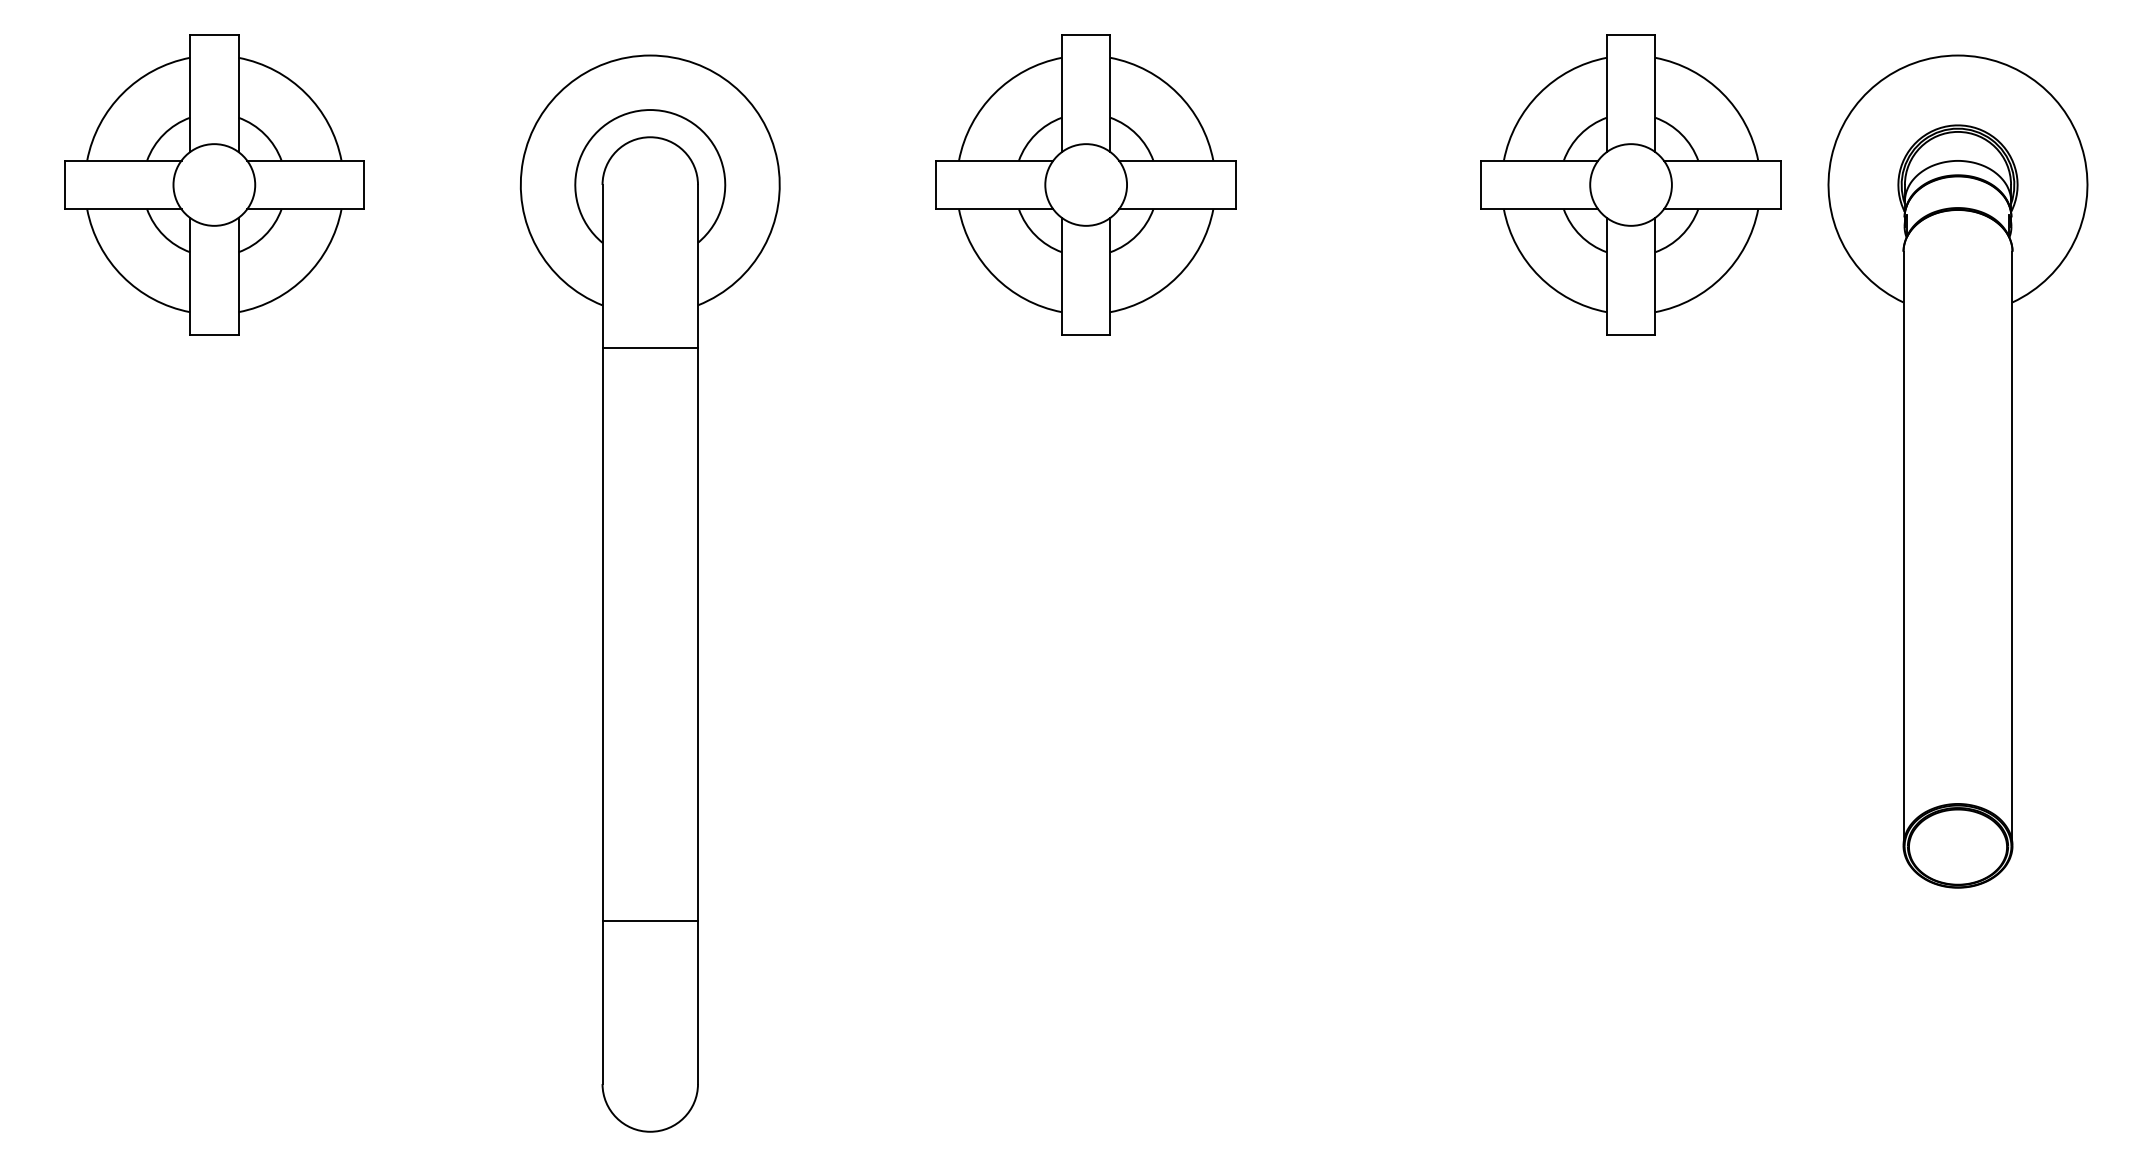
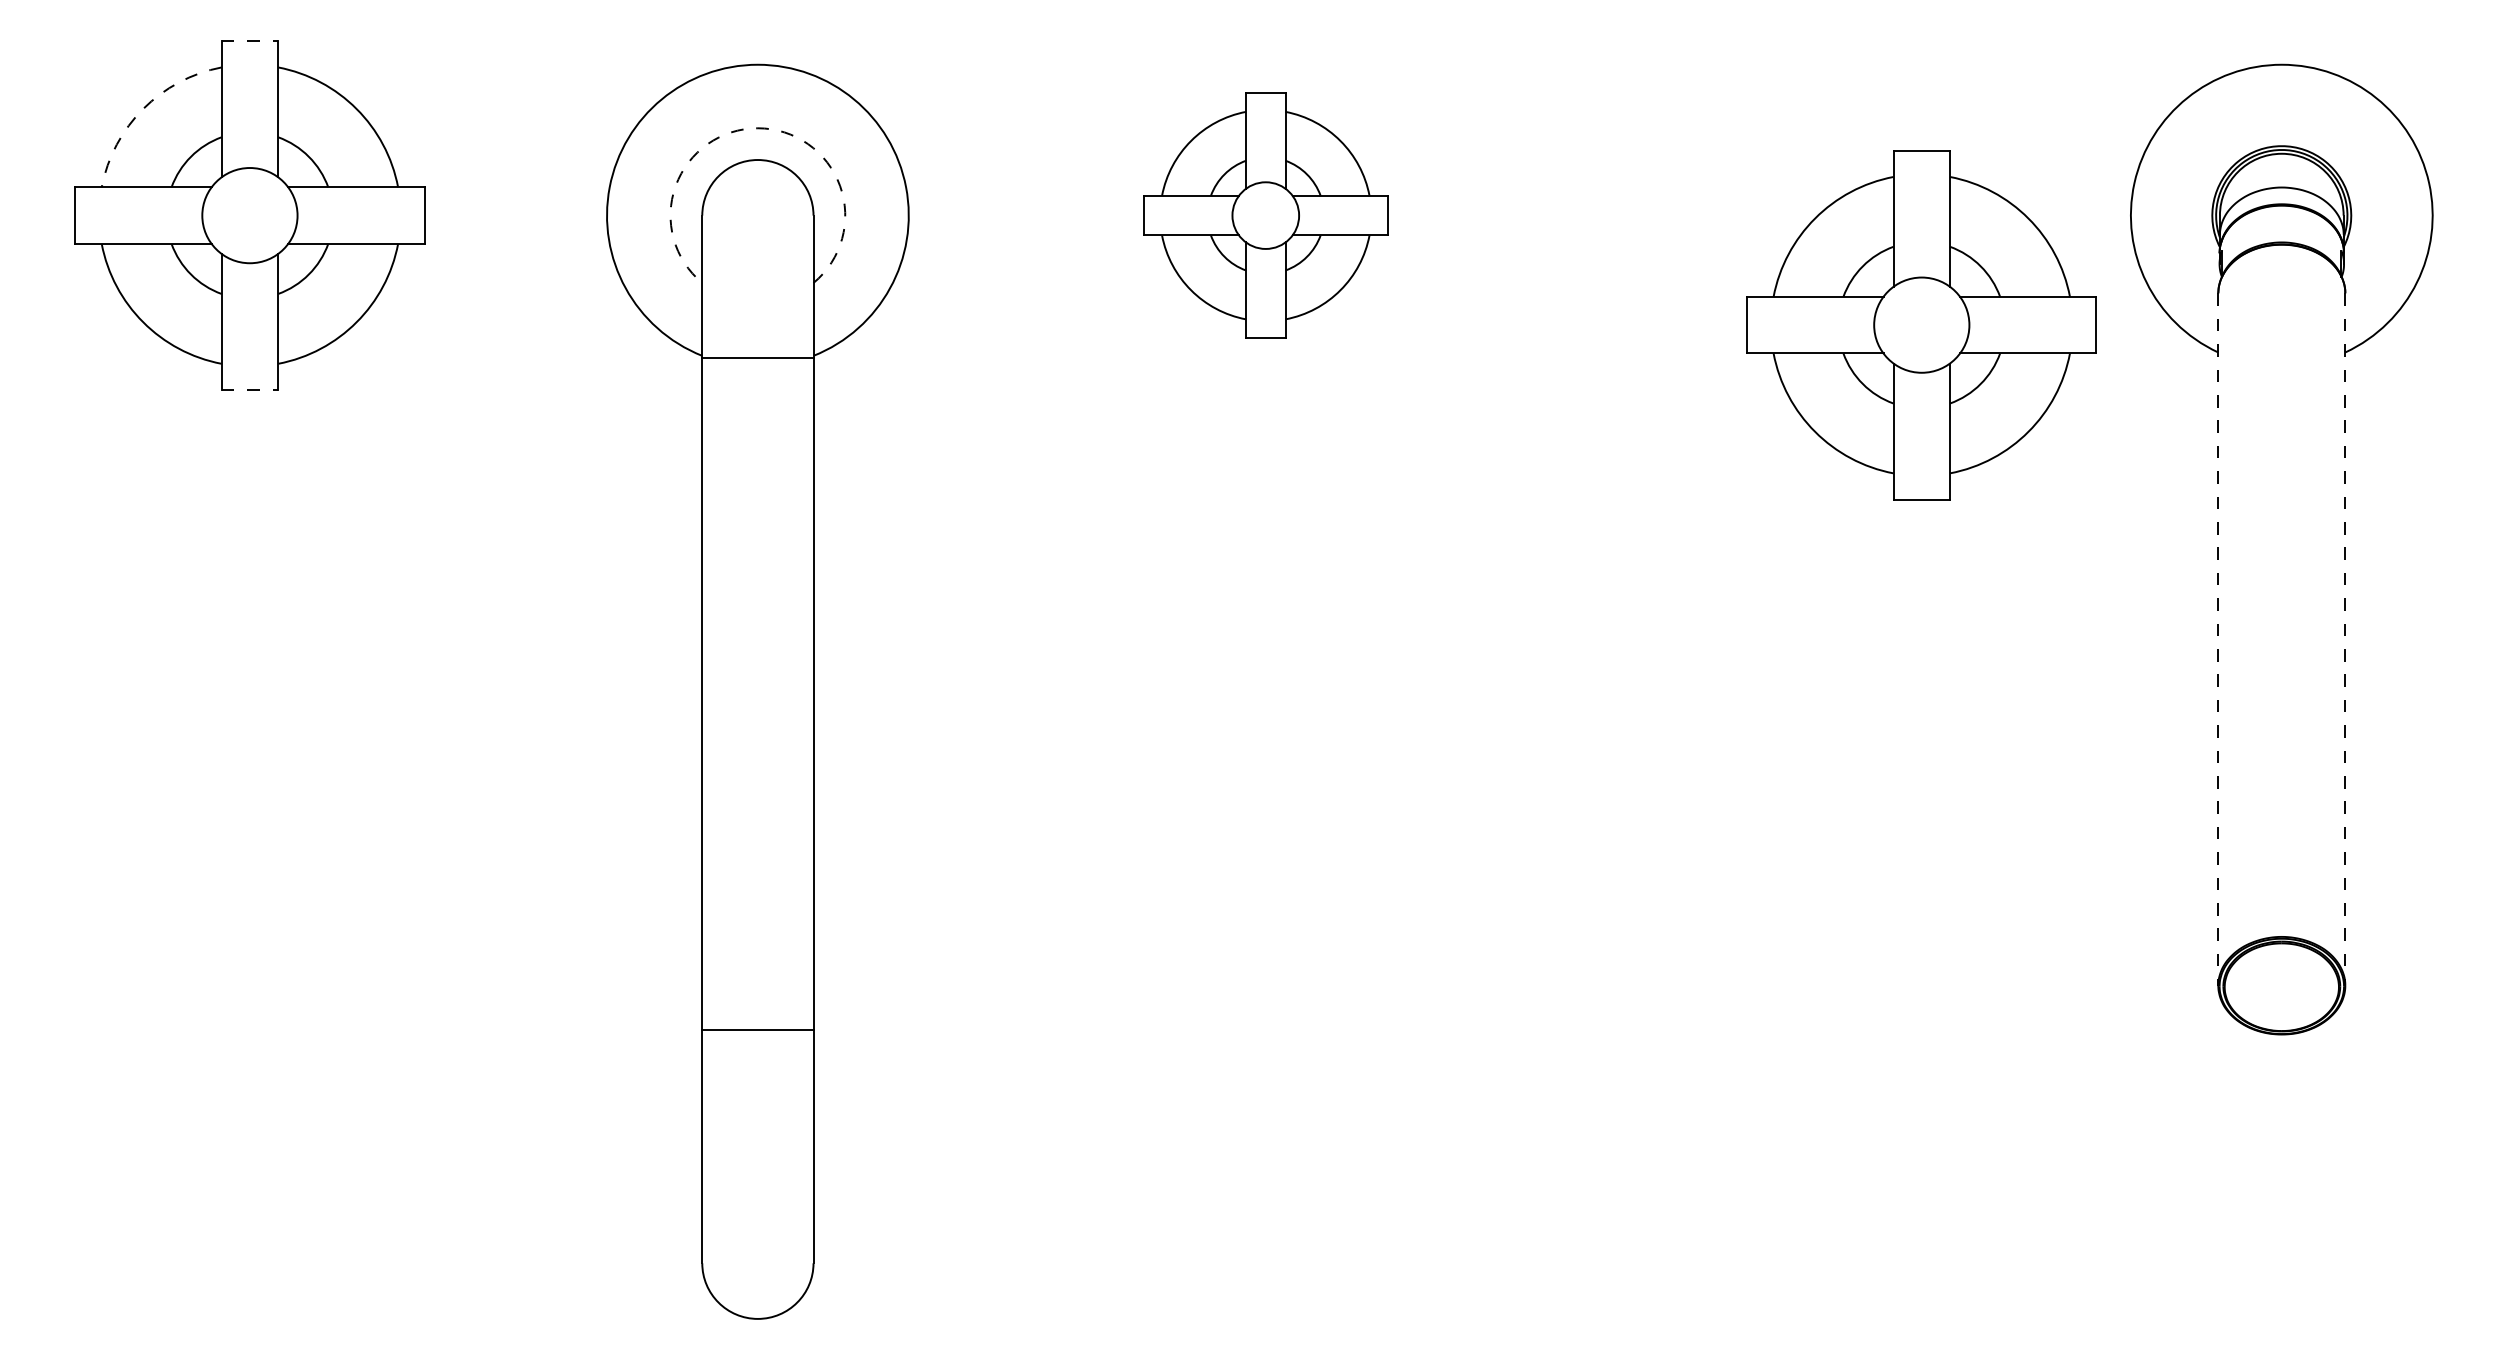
line: (214, 35) -> (250, 41), solid -> dashed
arc: (122, 93) -> (142, 109), solid -> dashed
arc: (650, 110) -> (758, 128), solid -> dashed
part: (1085, 184) -> (1265, 215), size x0.7
part: (1630, 184) -> (1921, 324), moved
line: (214, 334) -> (250, 389), solid -> dashed
line: (650, 348) -> (758, 358), moved
line: (1903, 549) -> (2218, 640), solid -> dashed
line: (2012, 549) -> (2345, 640), solid -> dashed
line: (650, 920) -> (758, 1029), moved

